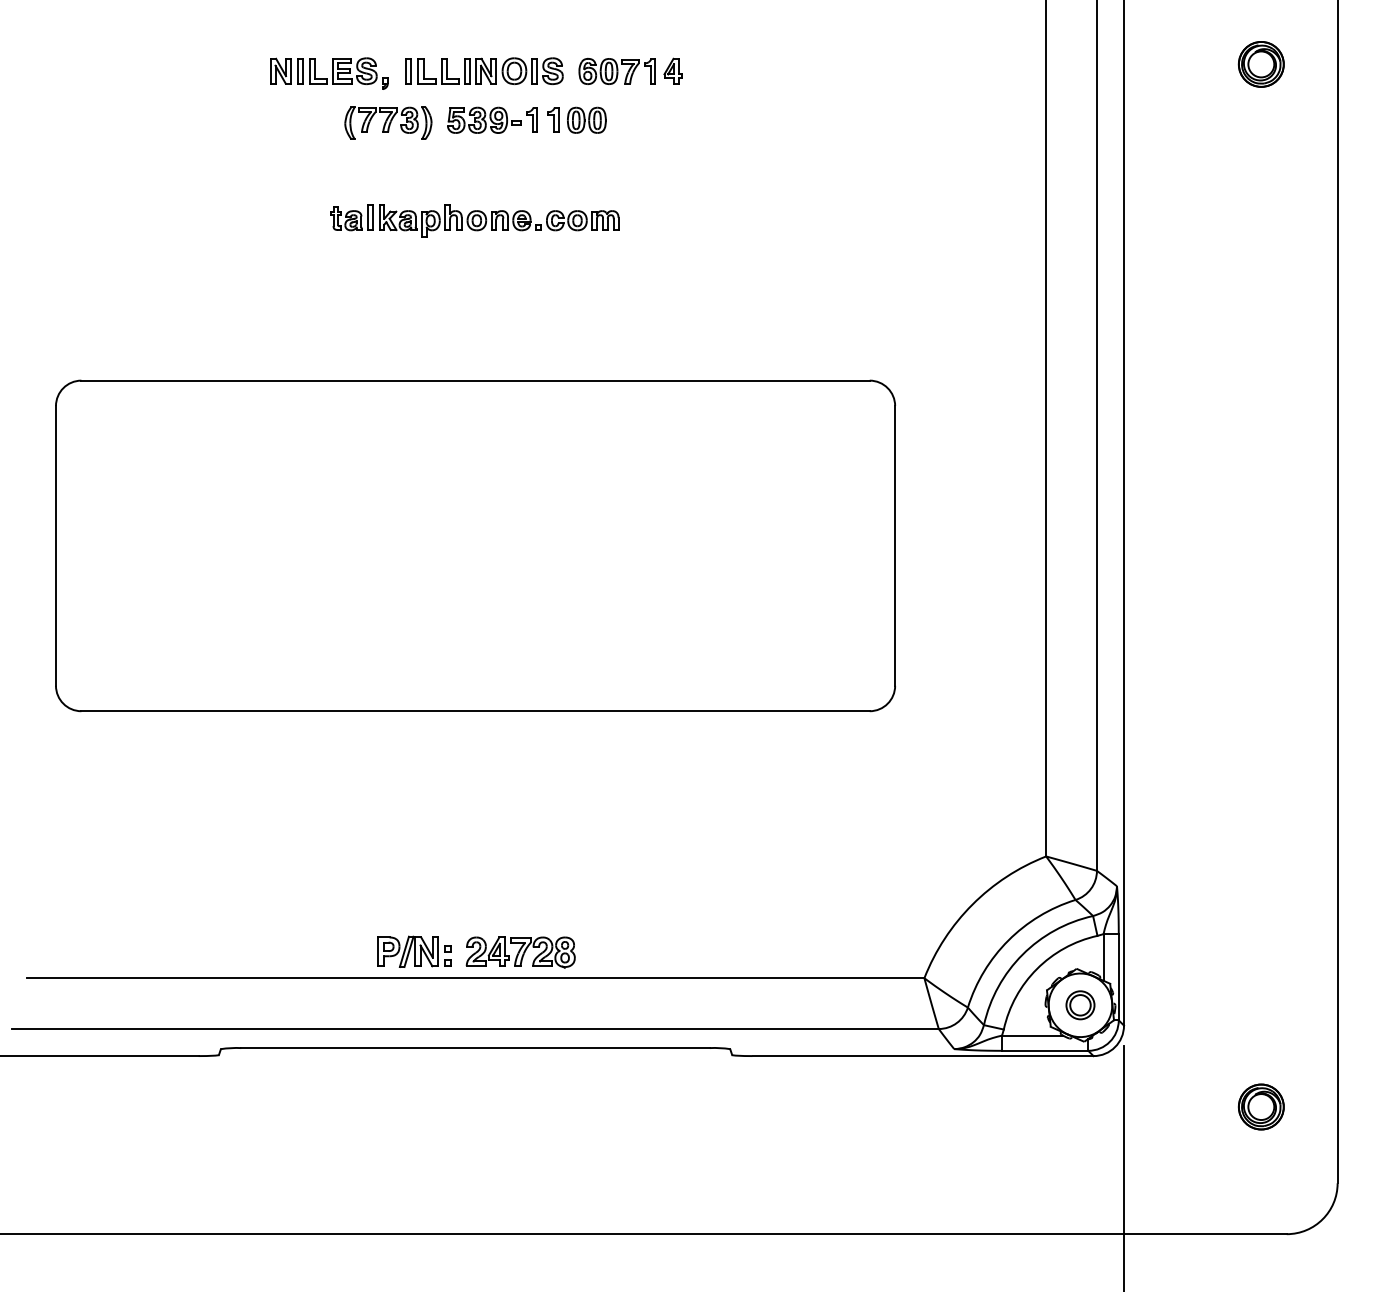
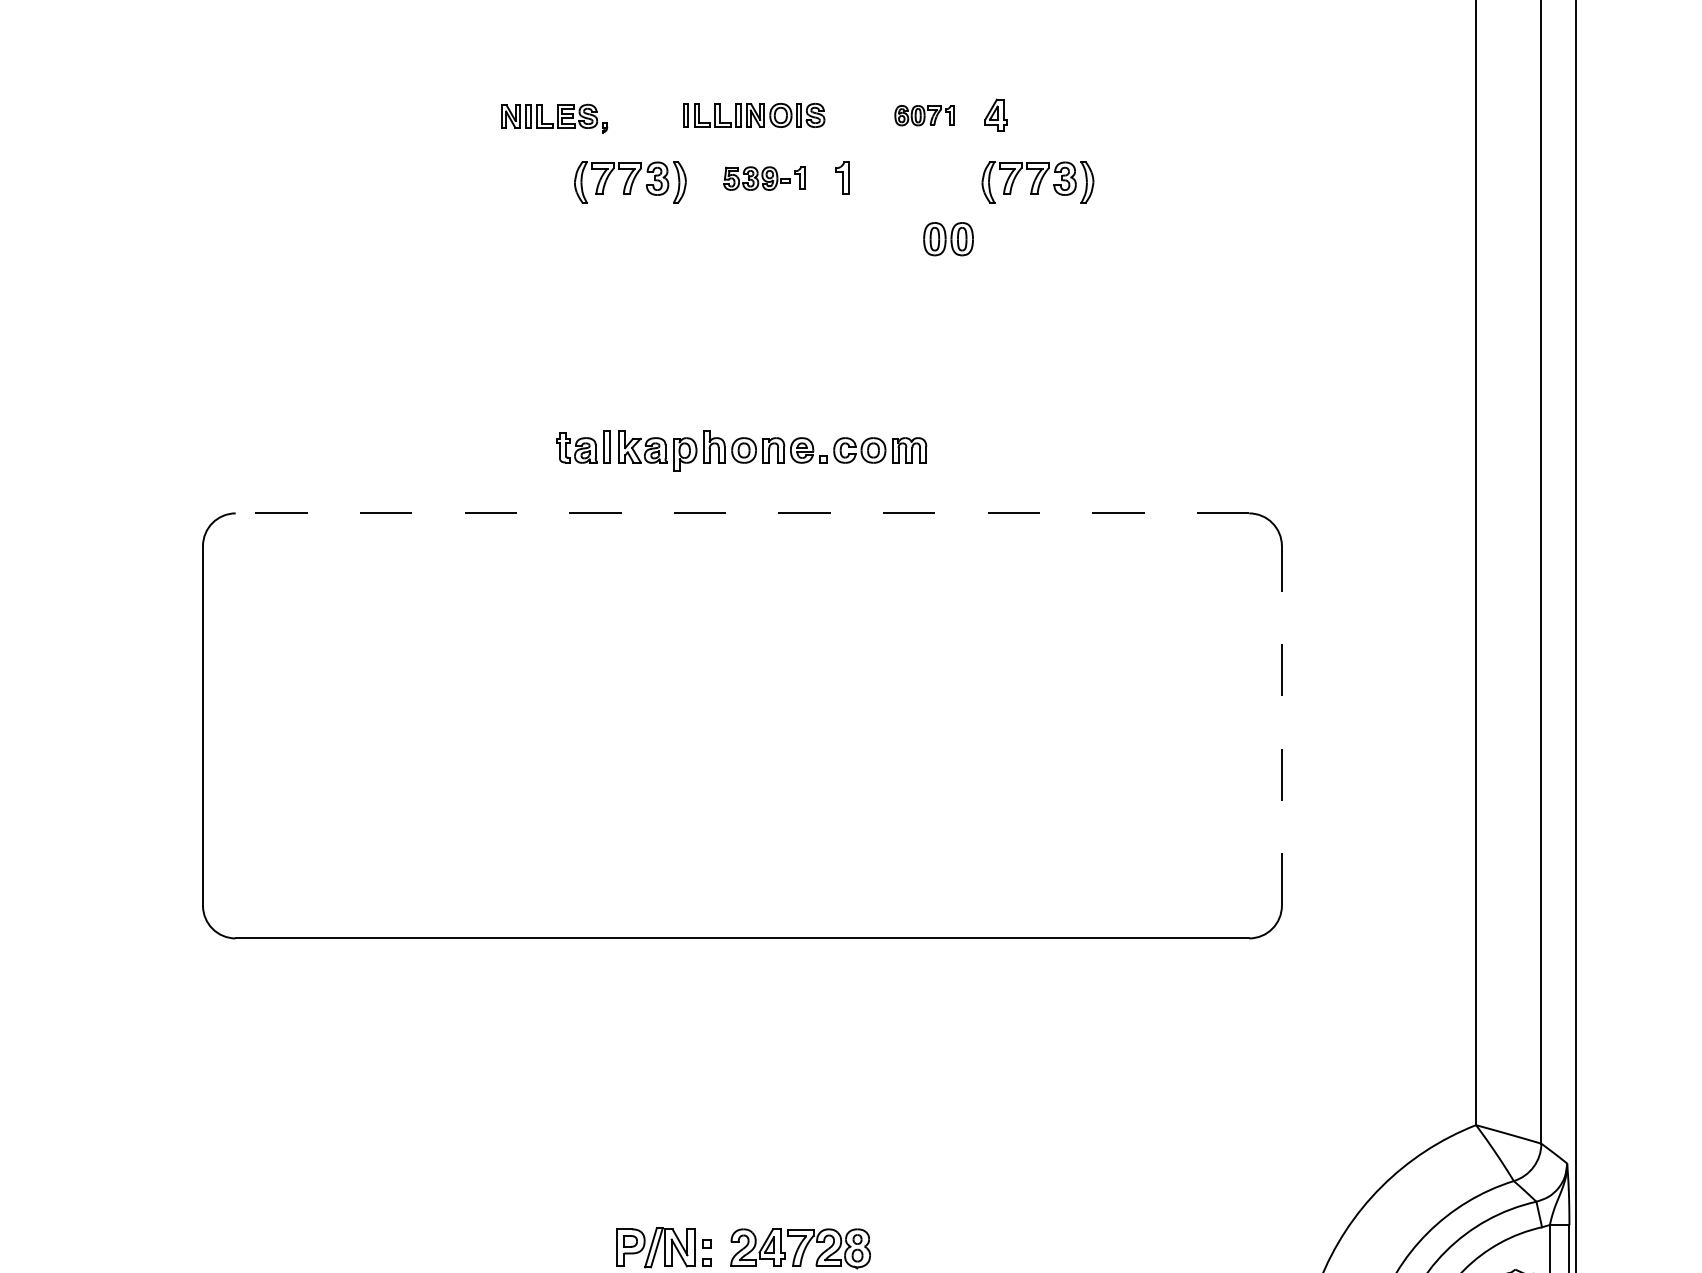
part: (484, 70) -> (753, 114), size x0.7
part: (616, 70) -> (923, 114), size x0.6
part: (329, 73) -> (554, 118), size x0.7
part: (492, 119) -> (764, 177), size x0.7
part: (586, 119) -> (948, 238), moved
part: (705, 122) -> (1038, 181), added
part: (474, 220) -> (741, 450), moved
line: (475, 380) -> (742, 513), solid -> dashed
line: (895, 545) -> (1282, 725), solid -> dashed

